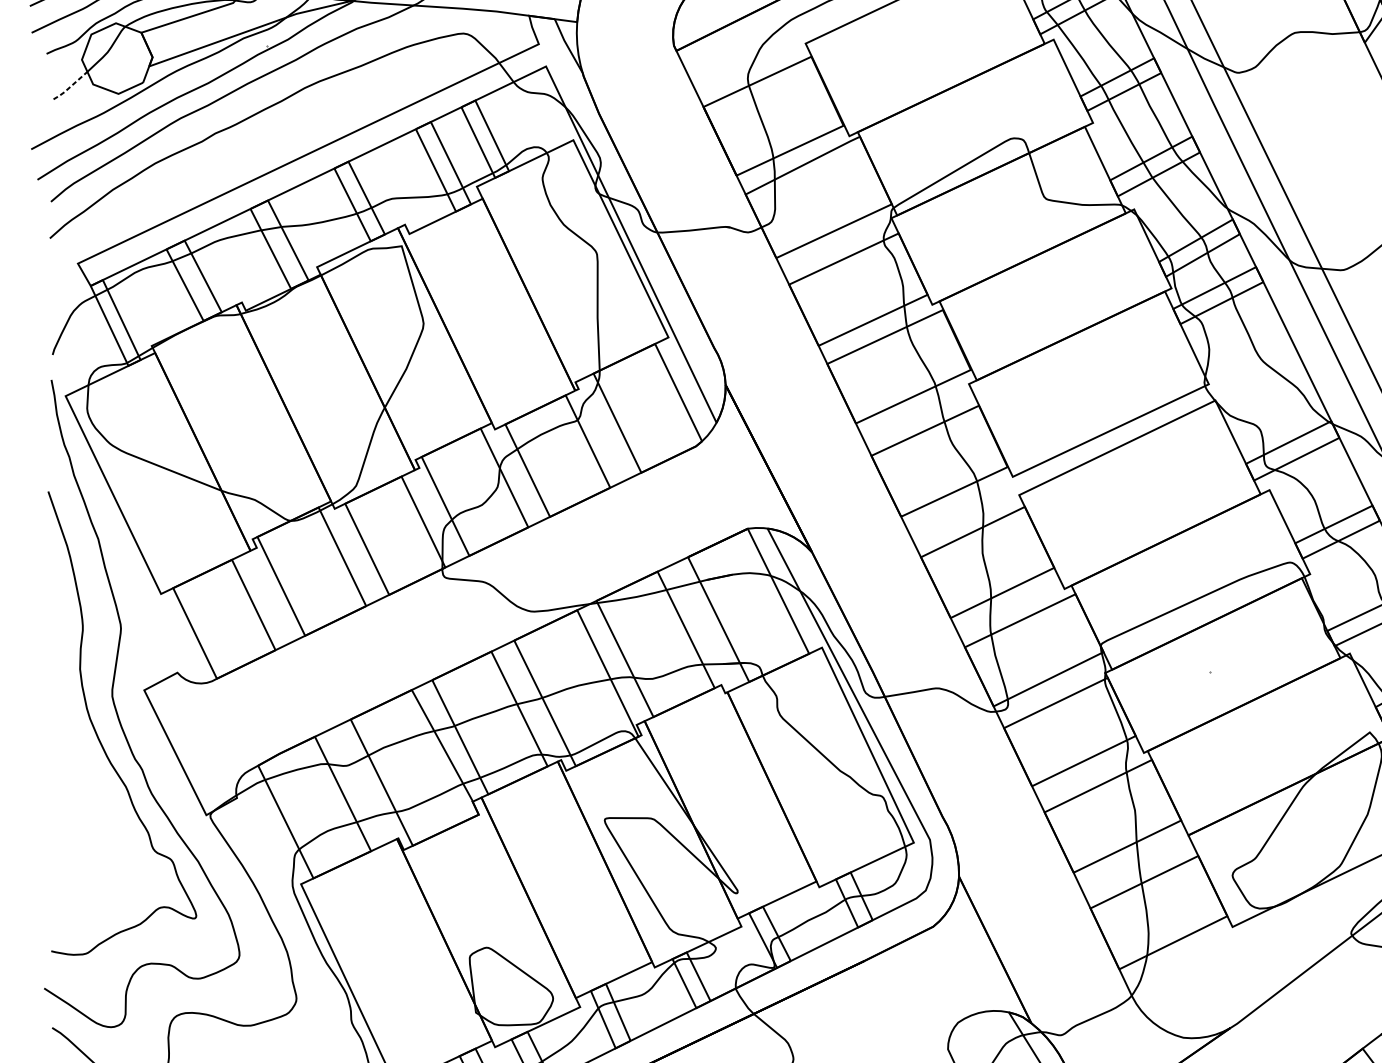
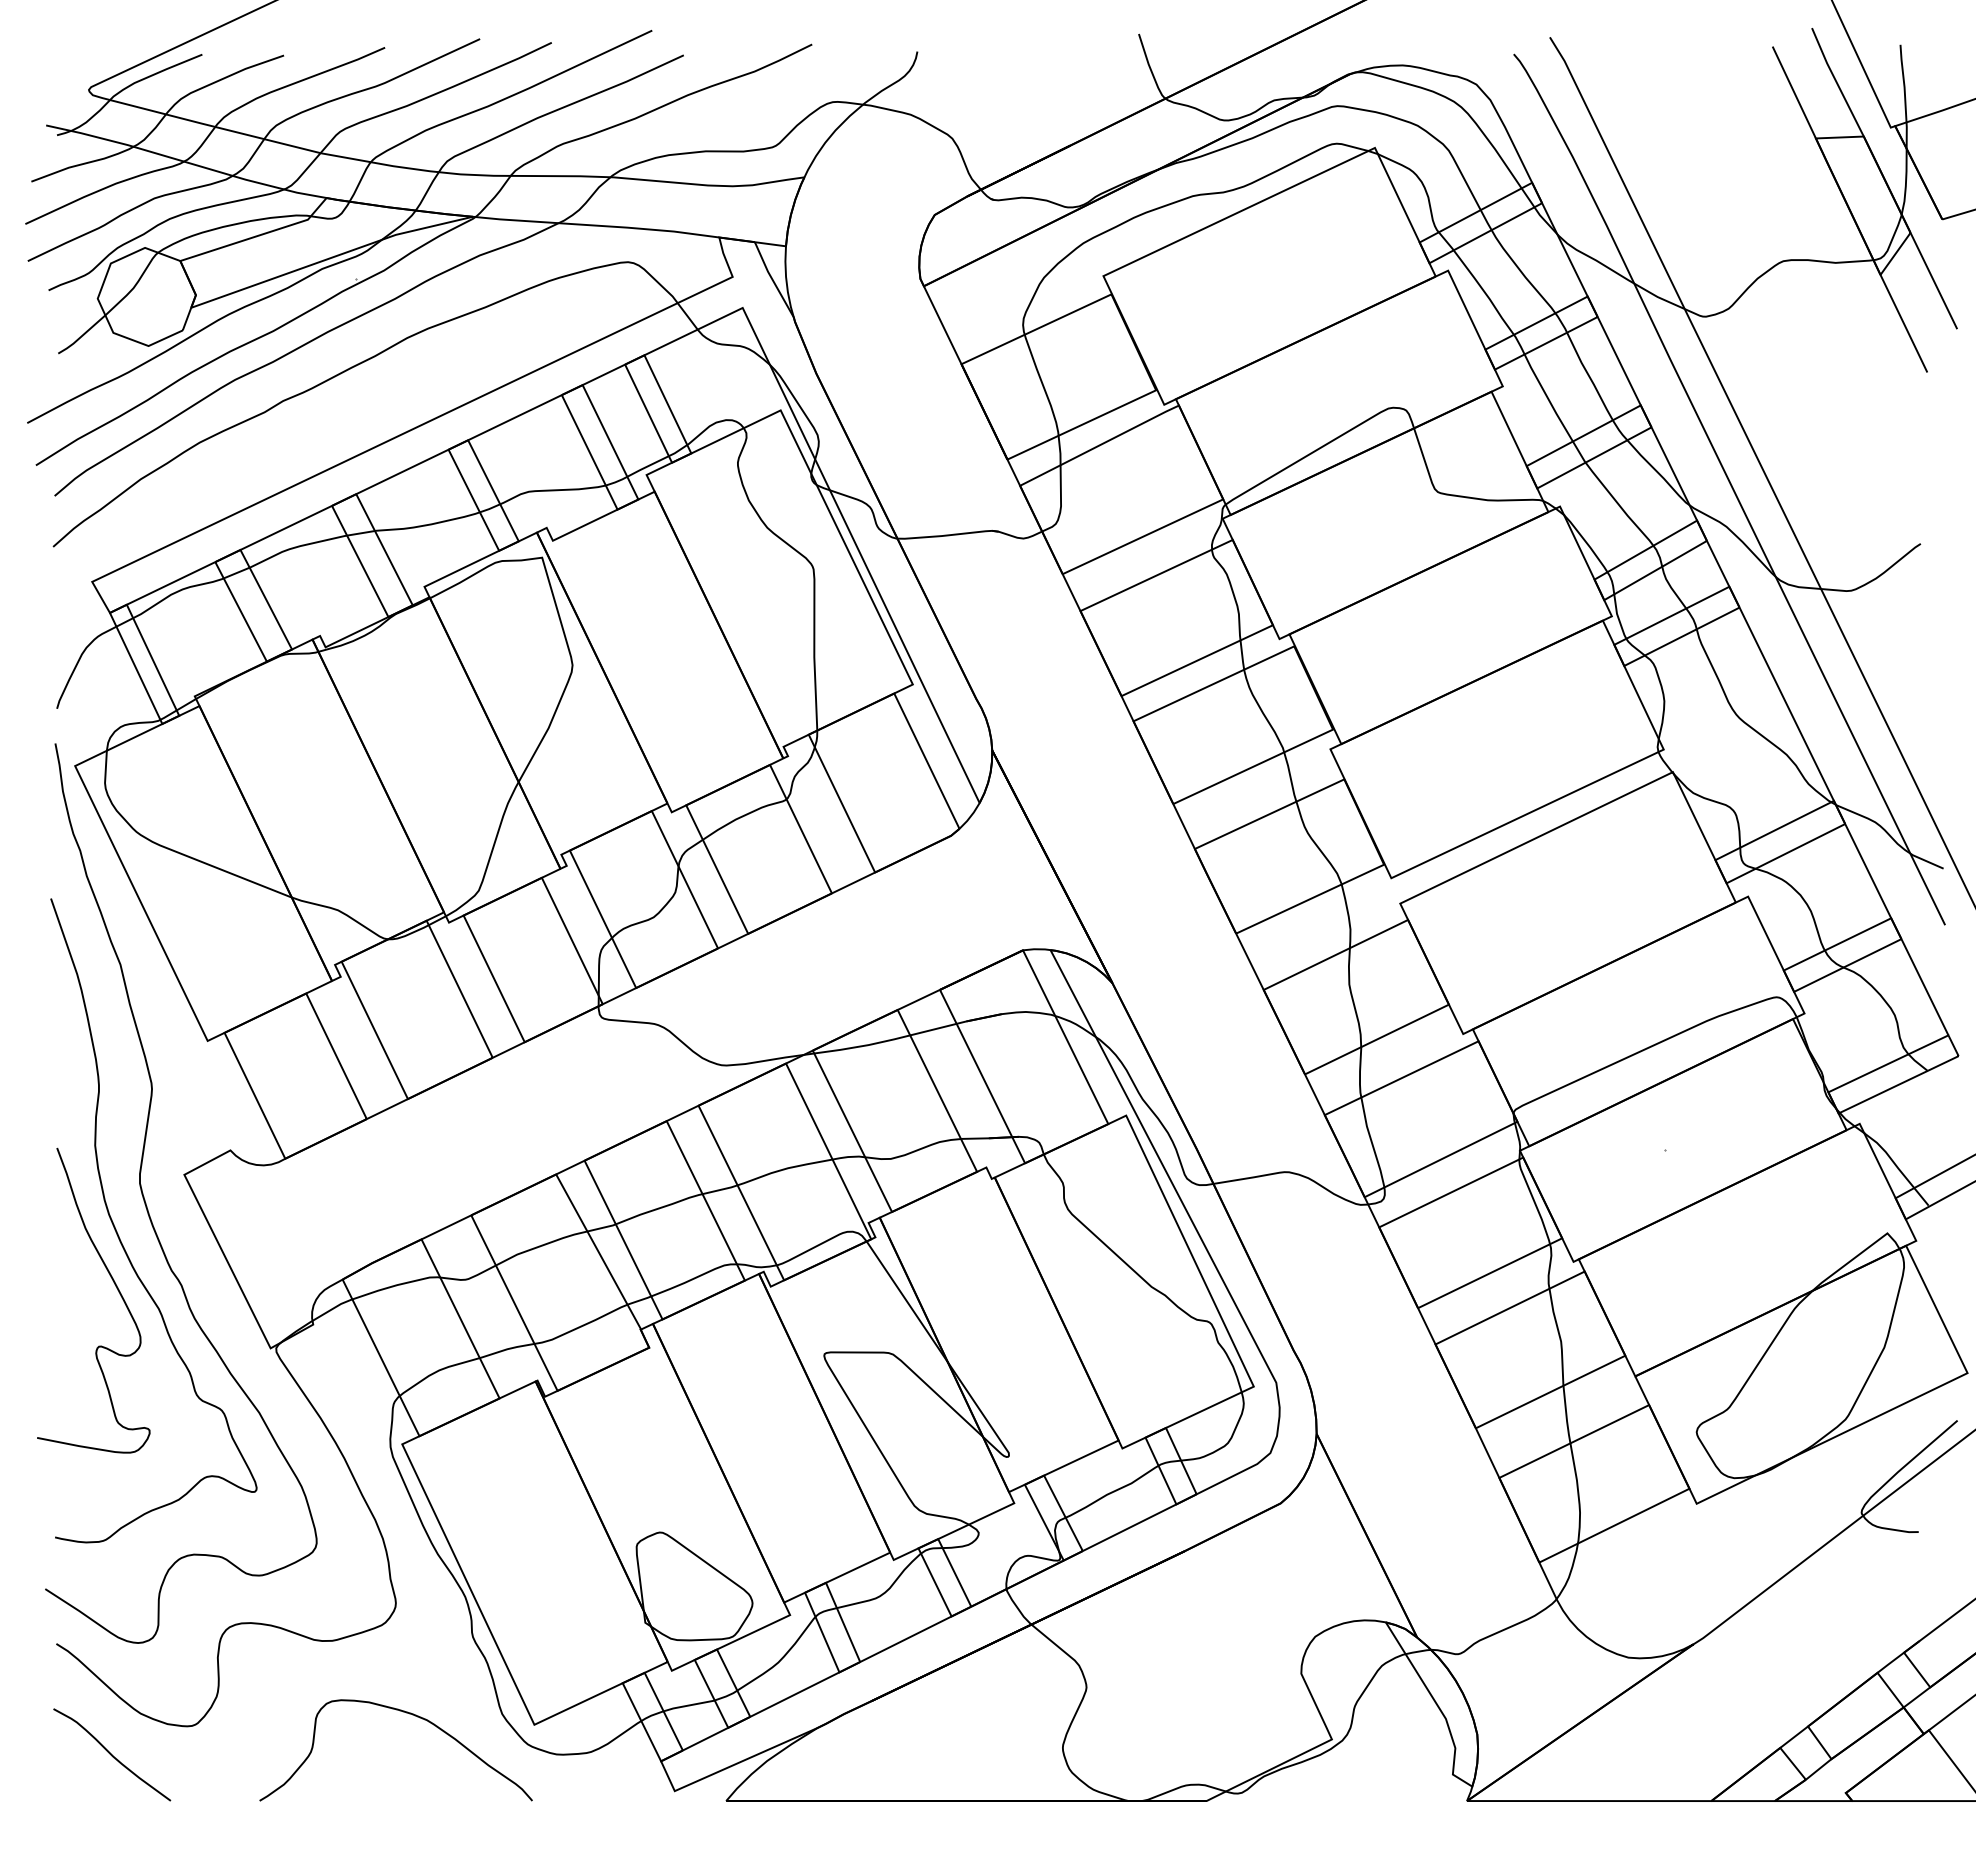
line: (70, 87) -> (81, 336), dashed -> solid
curve: (95, 772) -> (116, 1288), added

